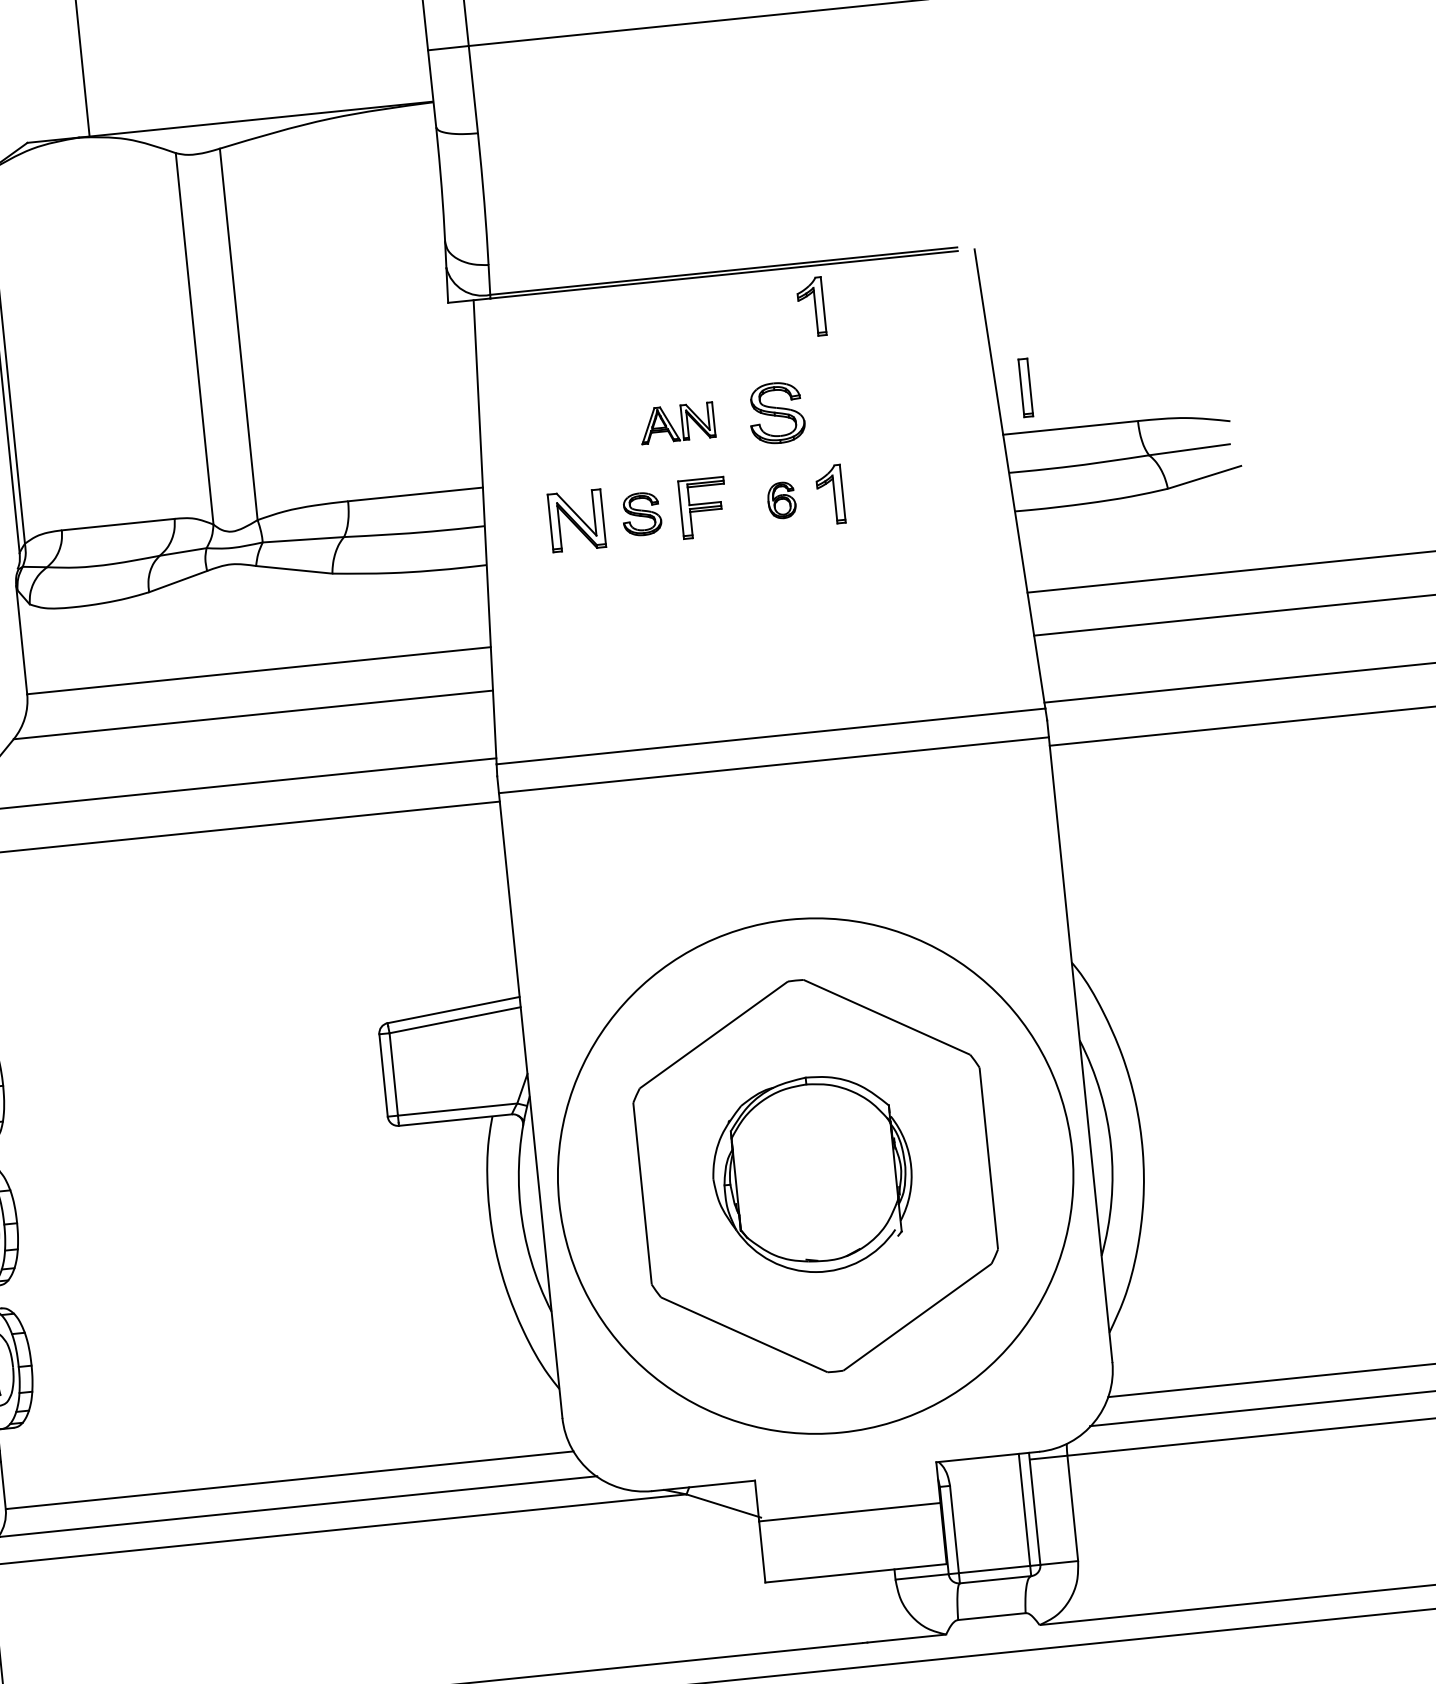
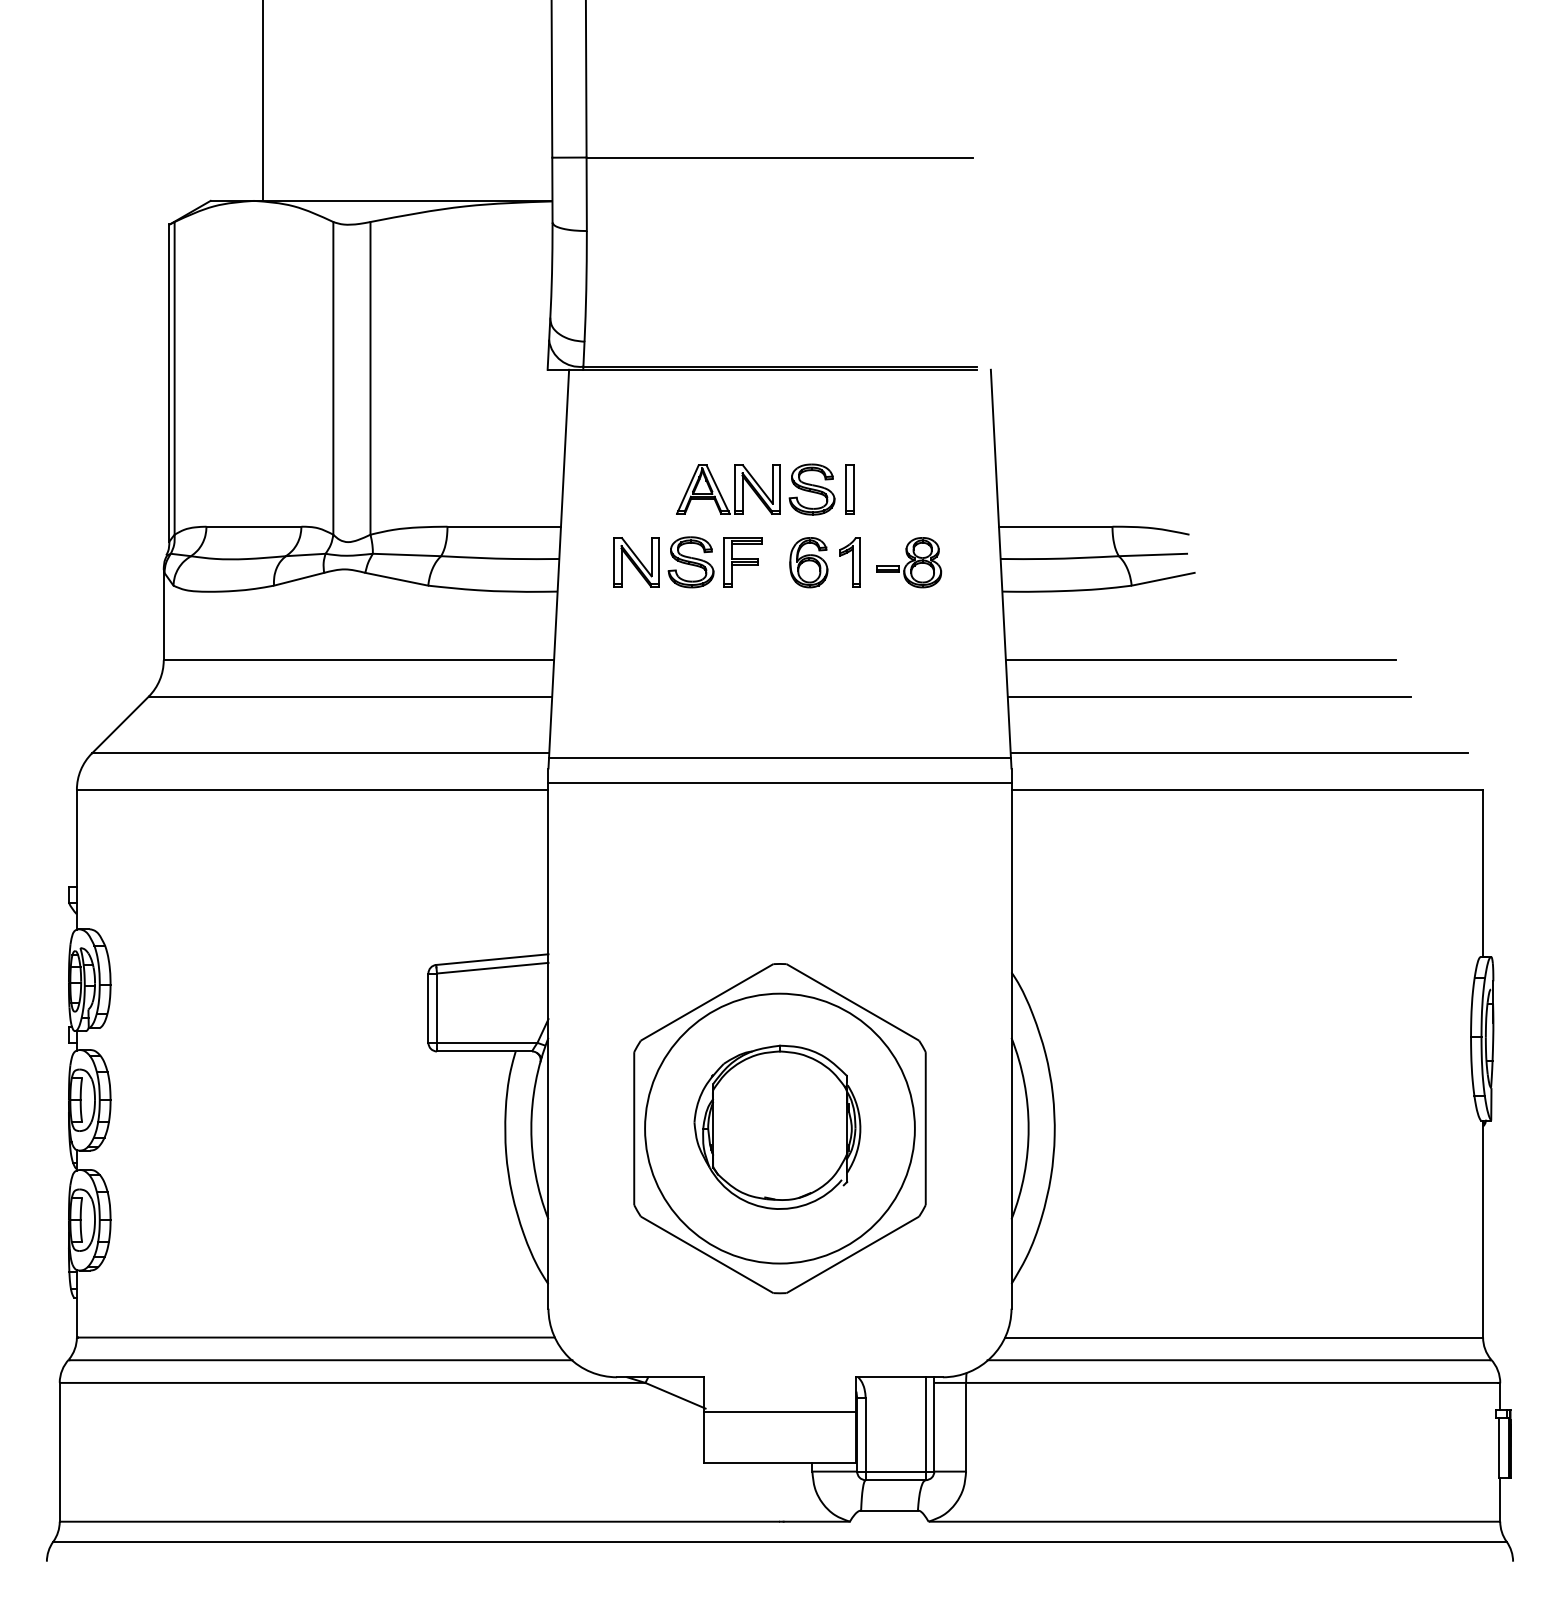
part: (810, 307) -> (849, 404), removed
part: (1025, 387) -> (849, 489), moved
part: (677, 423) -> (728, 489), size x1.67
part: (901, 488) -> (909, 562), added
part: (781, 500) -> (808, 562), size x1.67
part: (641, 514) -> (690, 562), size x1.43
circle: (815, 1176) -> (779, 1128), size x0.62

